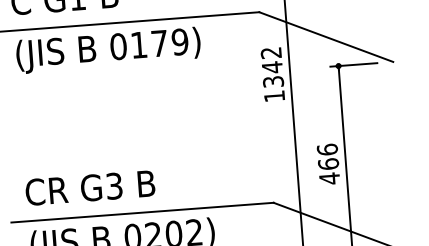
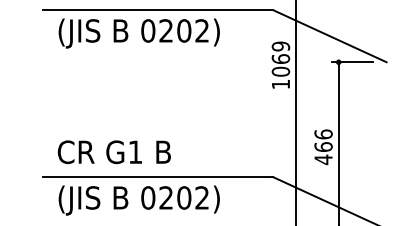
text: (159, 43) -> (184, 30), 0179) -> 0202)
text: (271, 66) -> (280, 58), 1342 -> 1069
text: (114, 186) -> (135, 152), G3 -> G1

